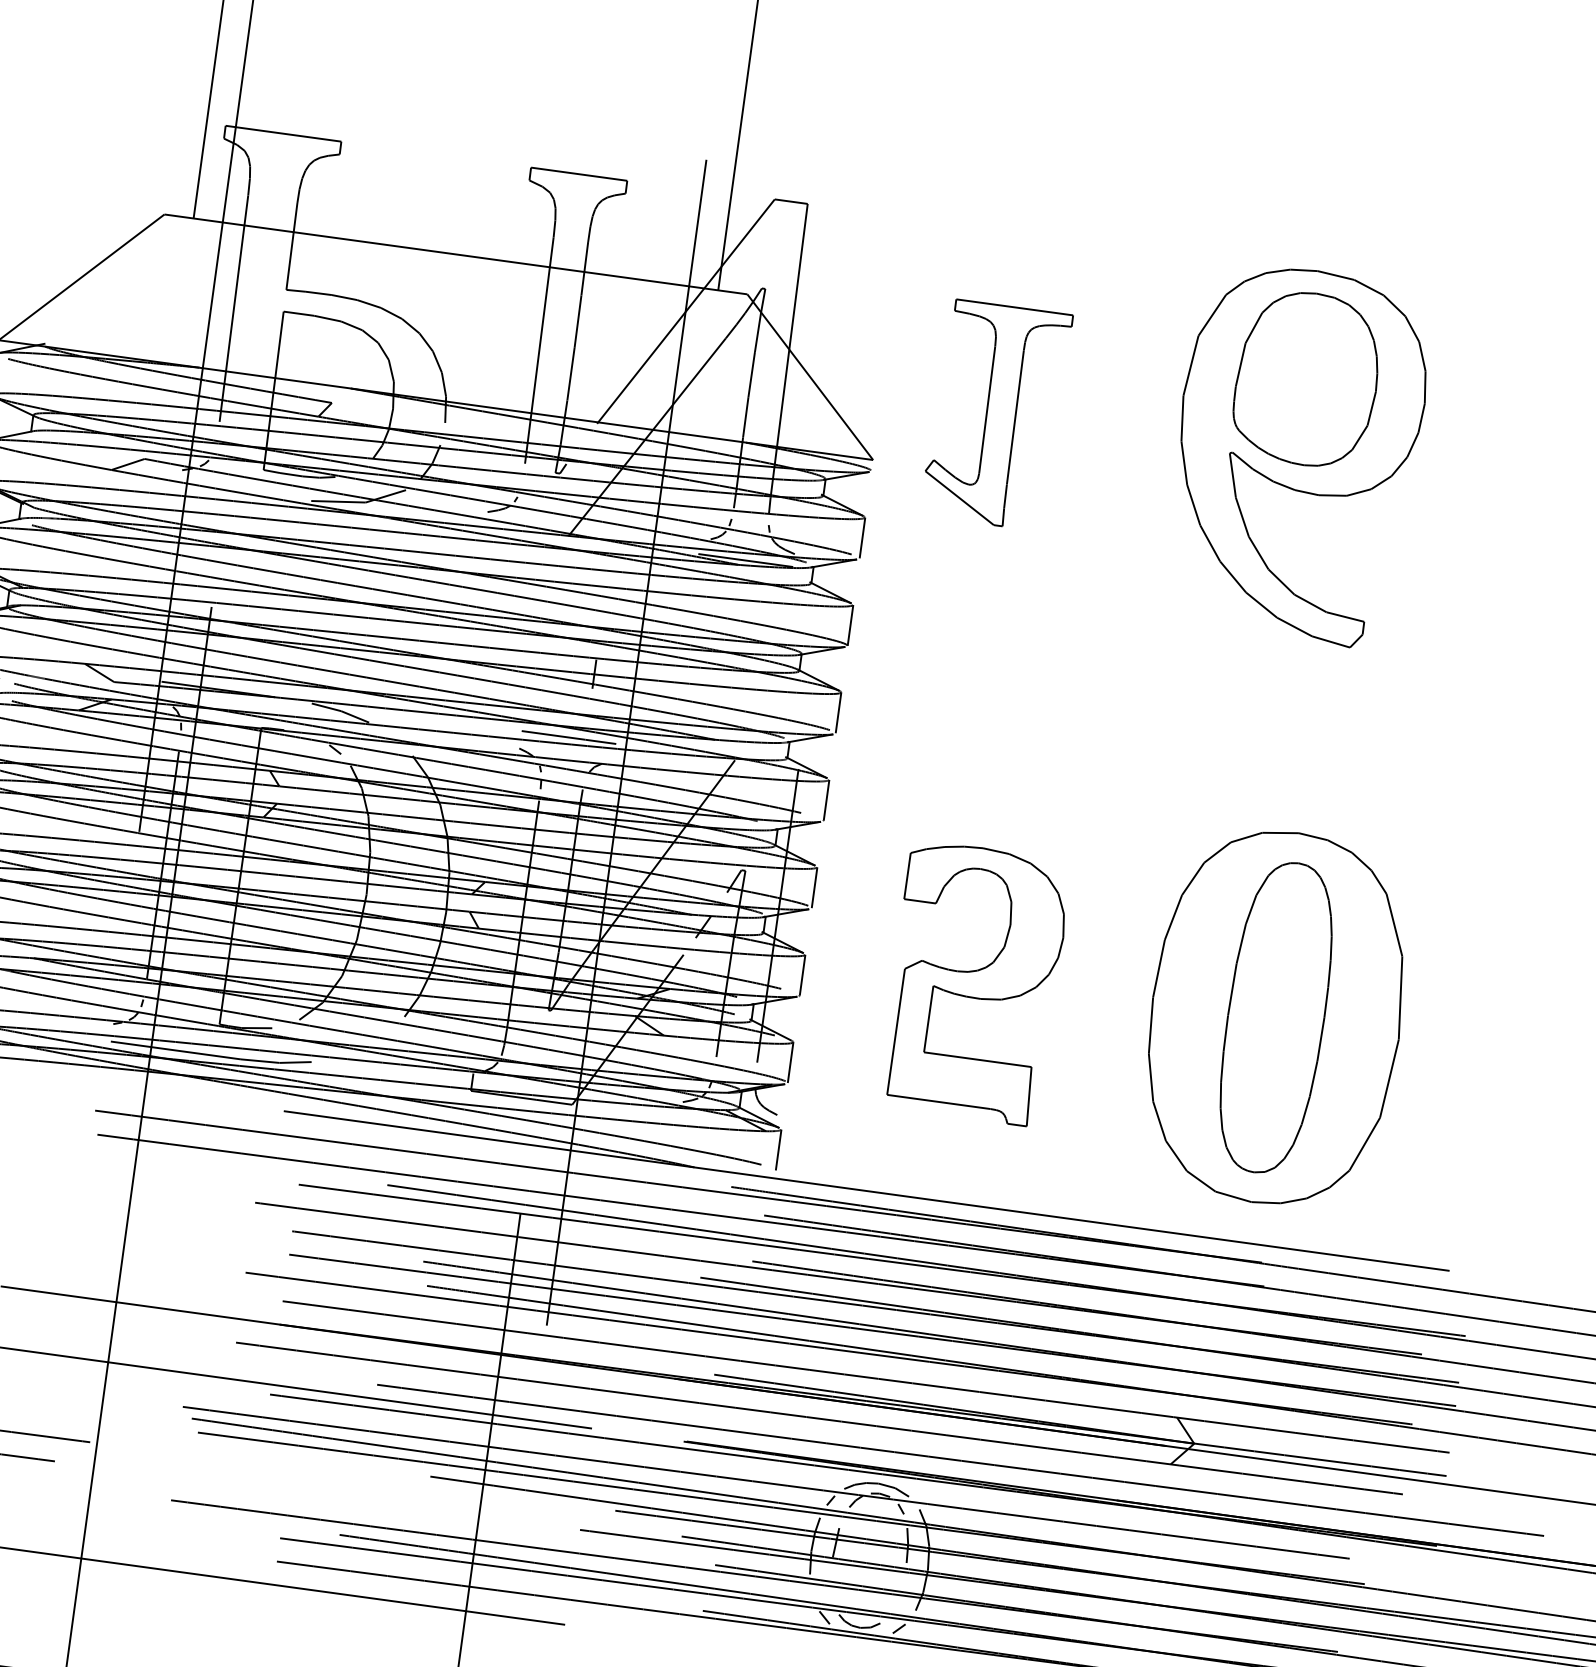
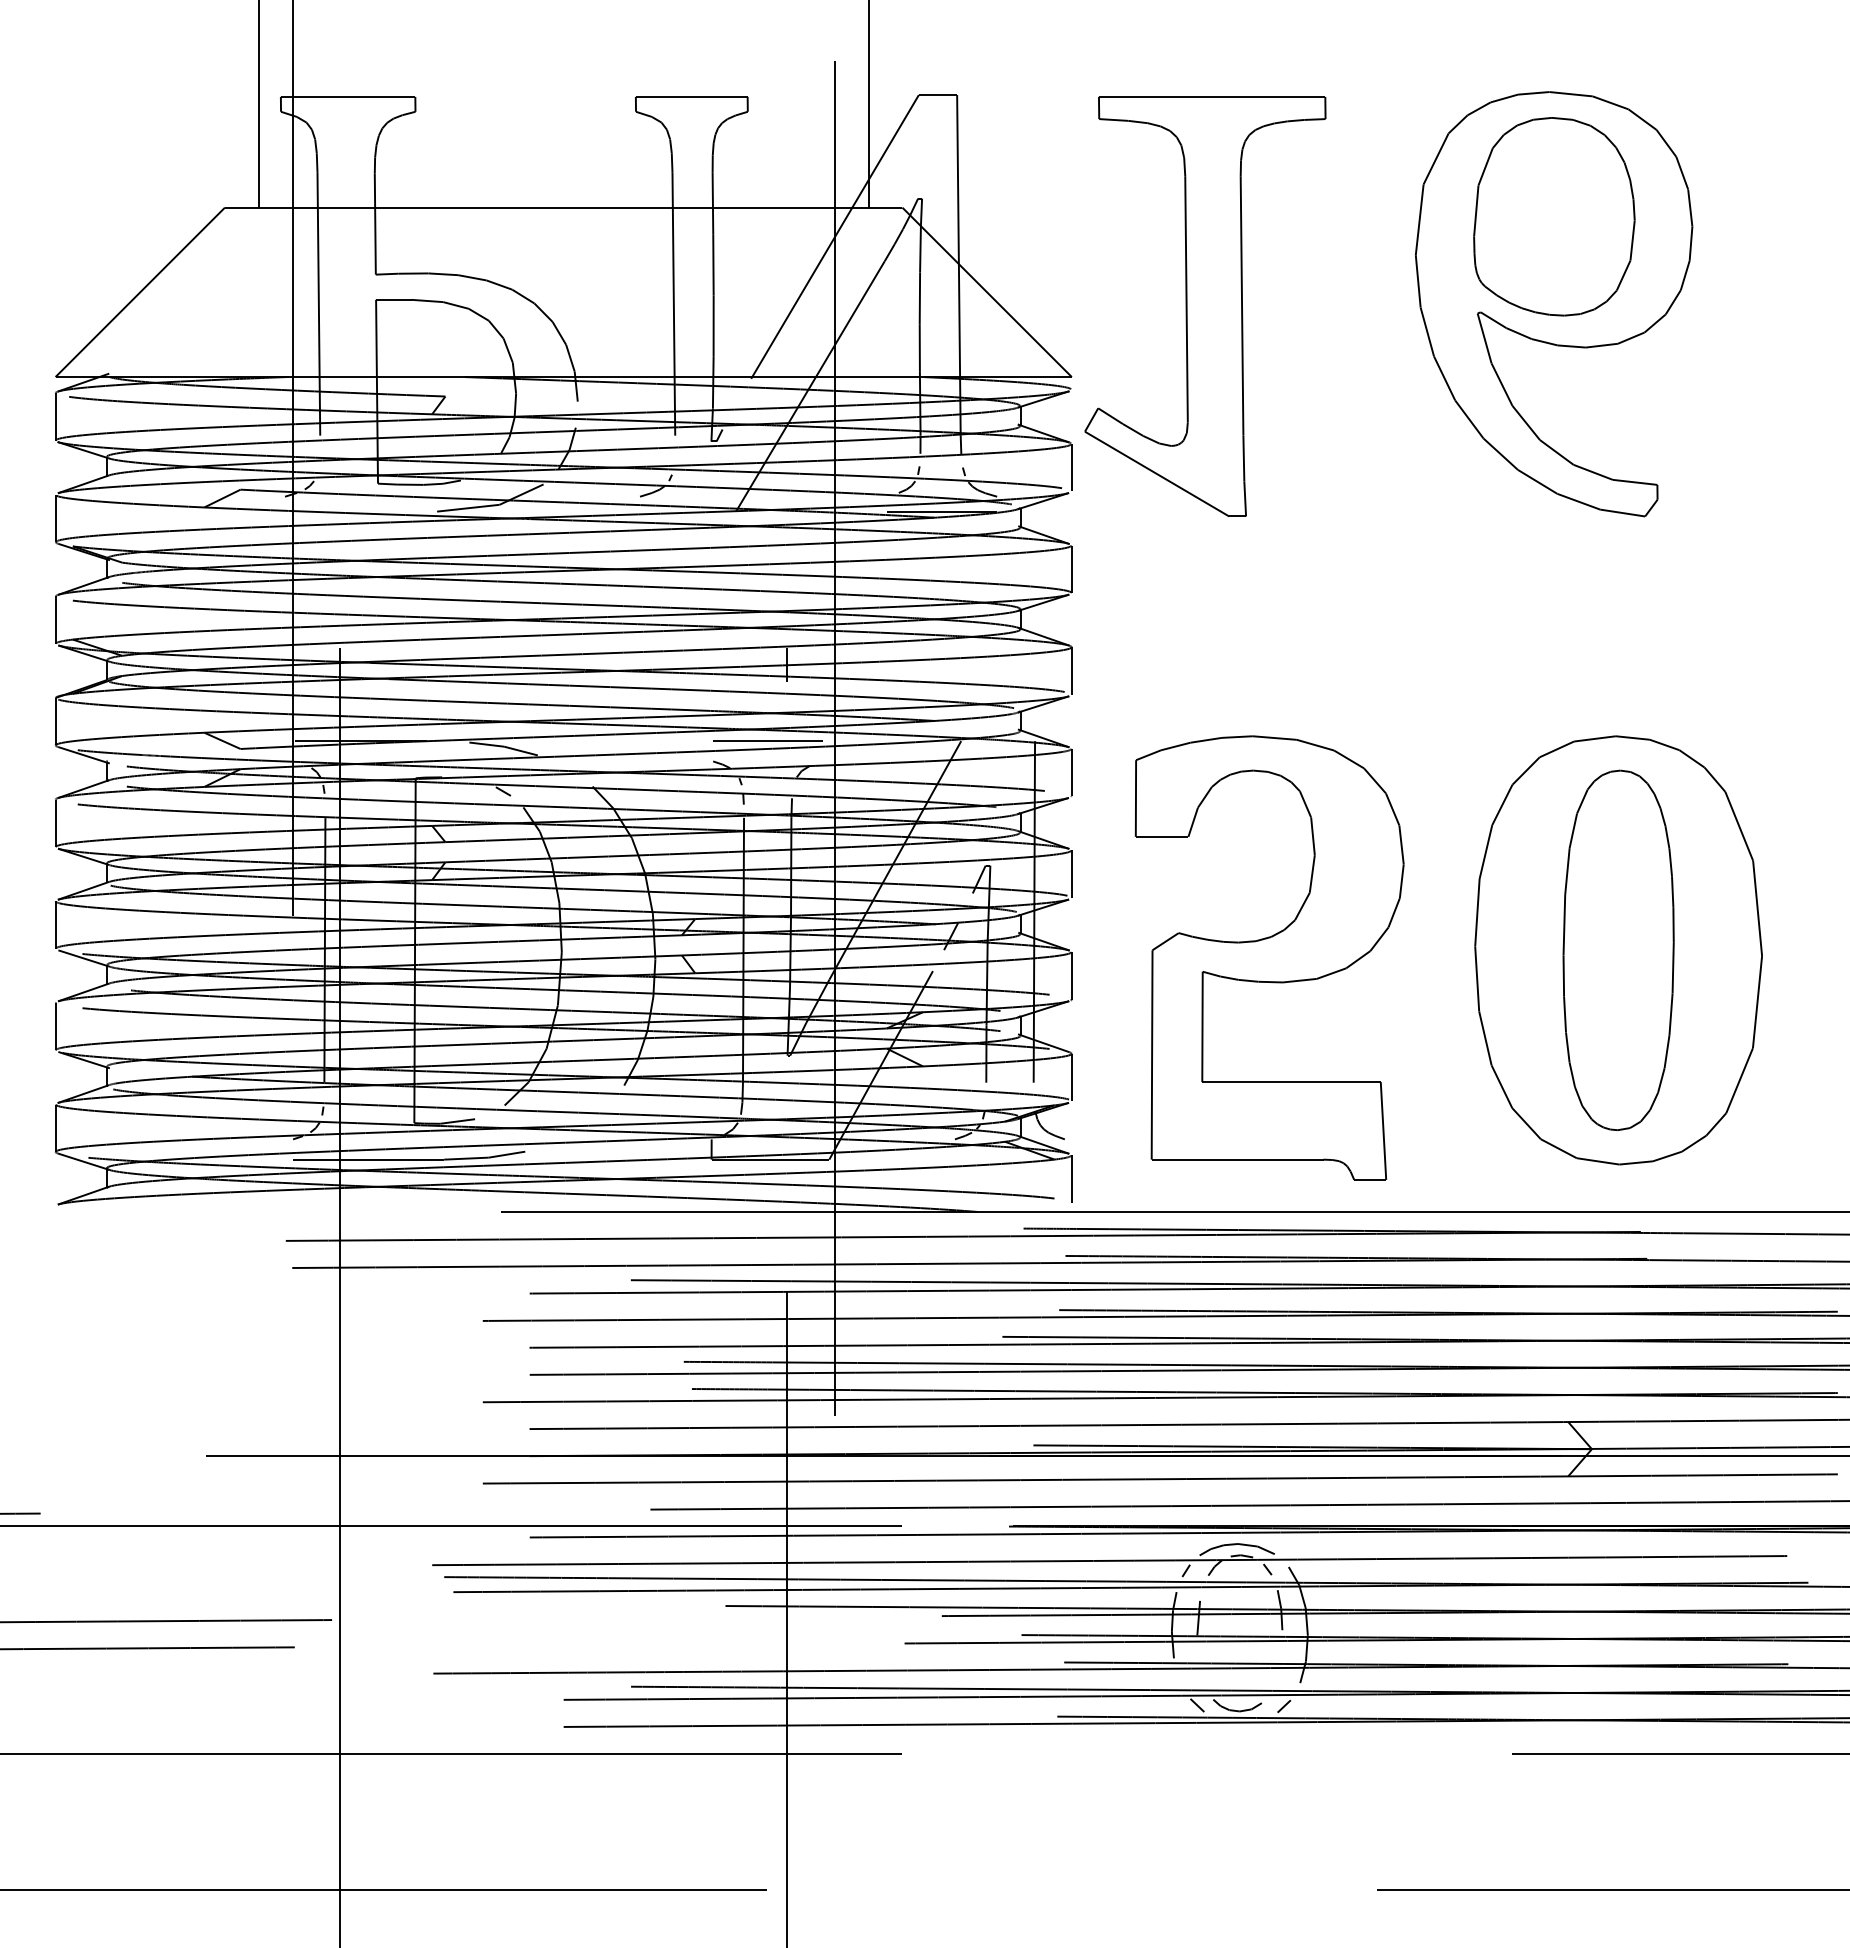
part: (996, 415) -> (1205, 306), size x1.67
part: (974, 982) -> (1269, 957), size x1.43

